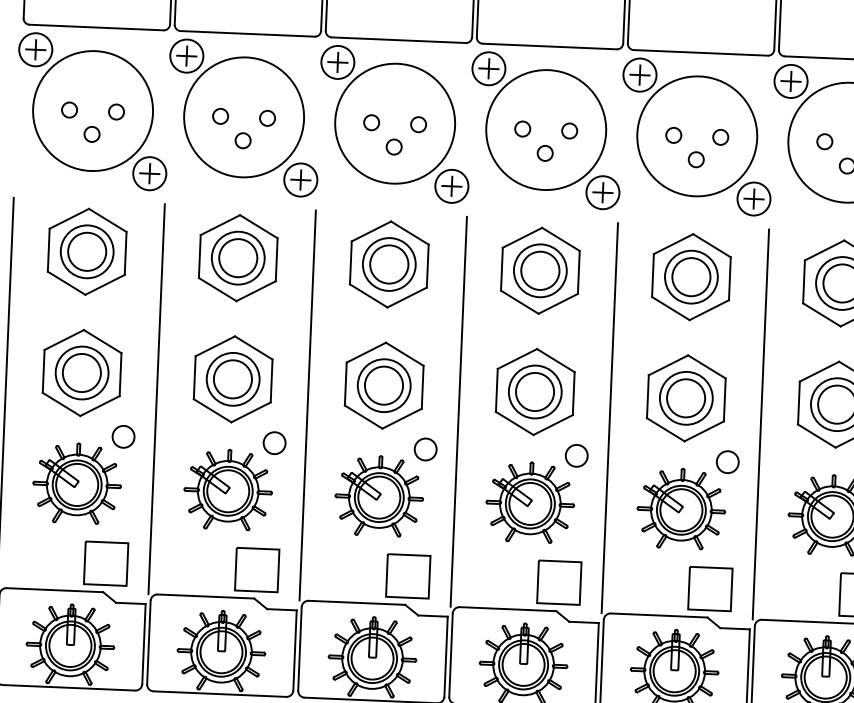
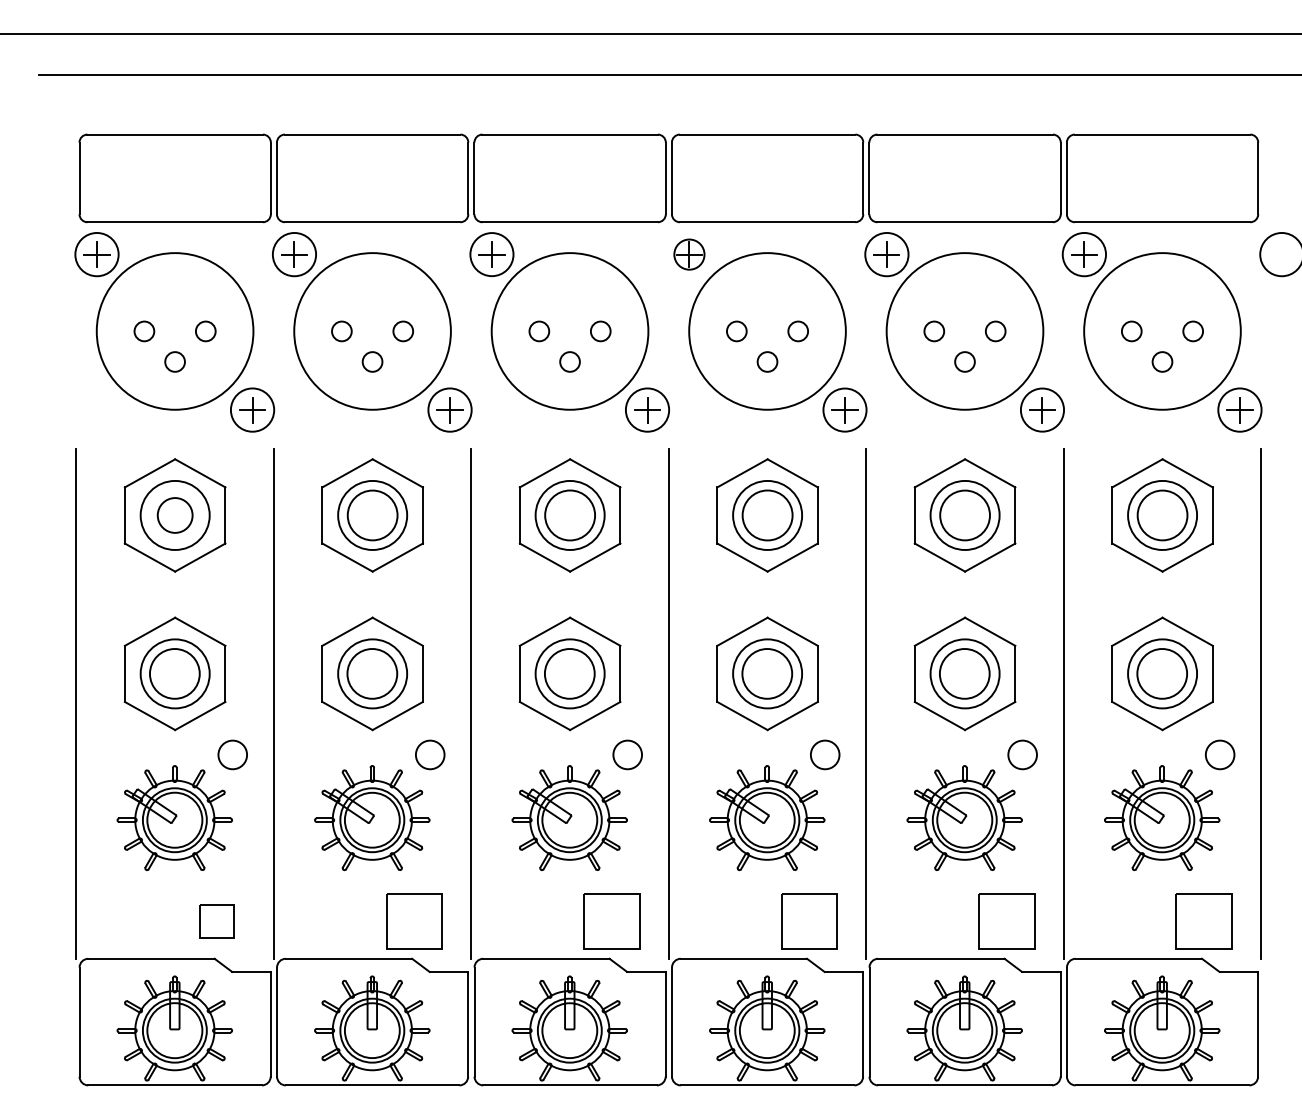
circle: (488, 68) -> (688, 254), size x0.7
circle: (87, 251) -> (175, 515), size x0.7
part: (105, 563) -> (216, 921), size x0.6

